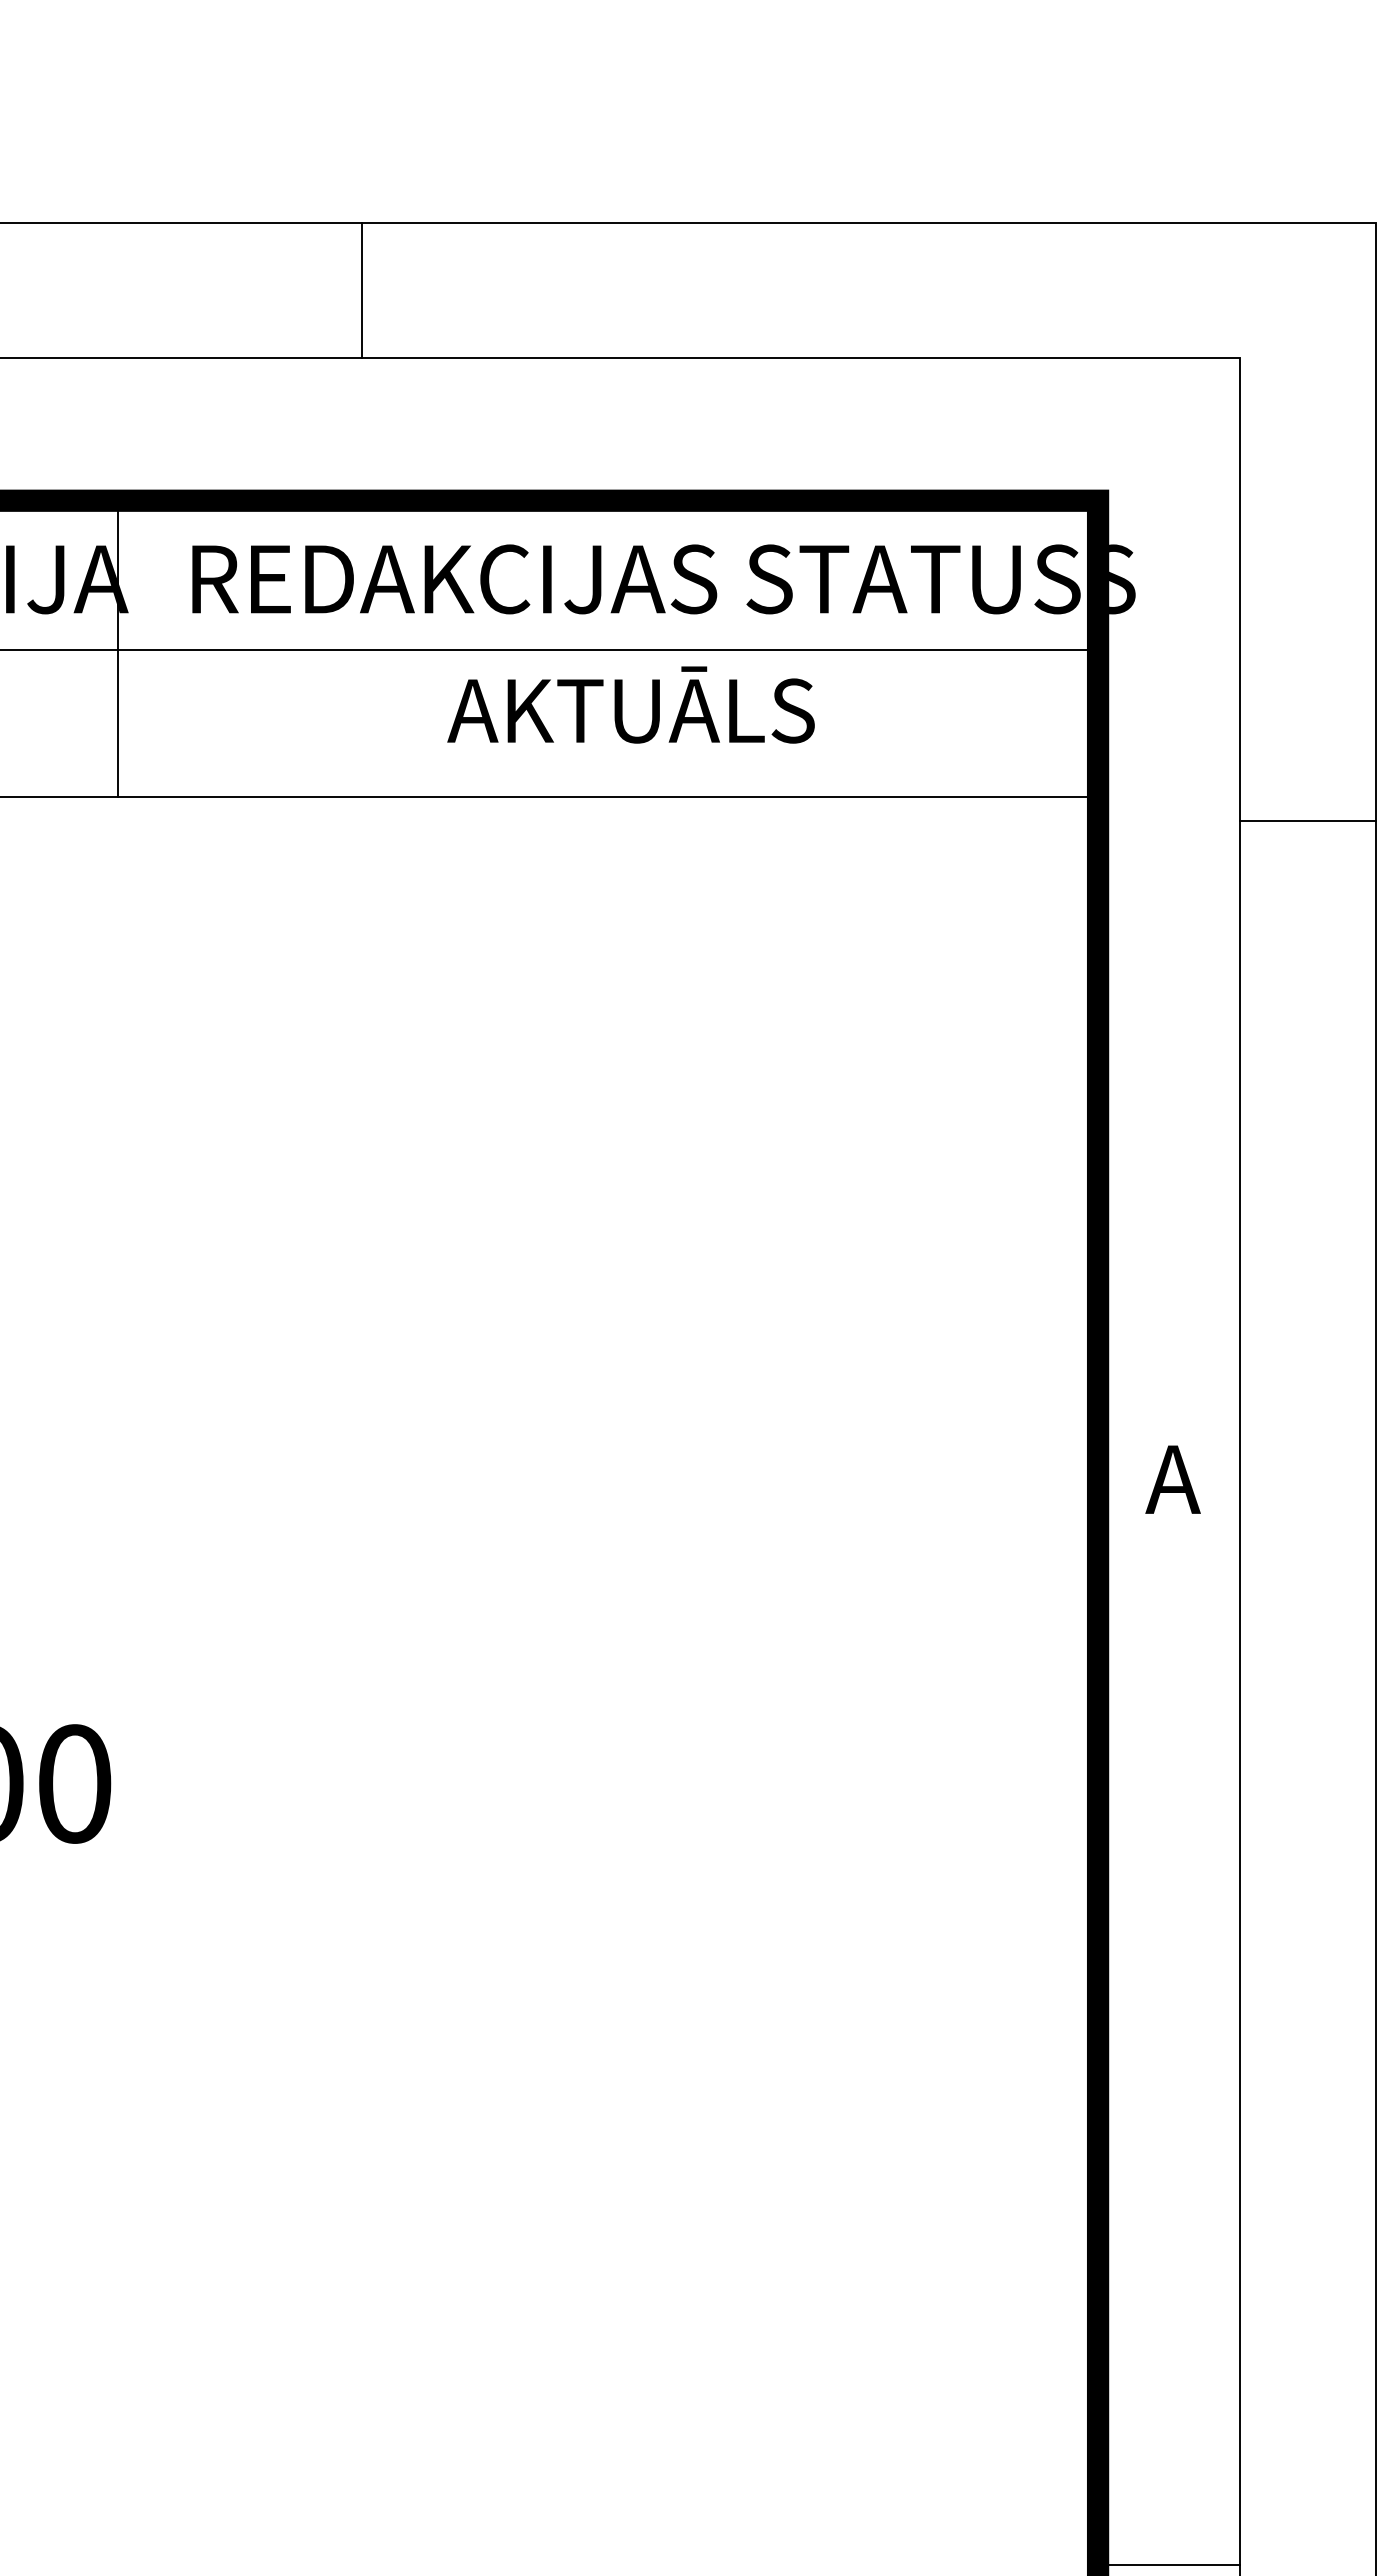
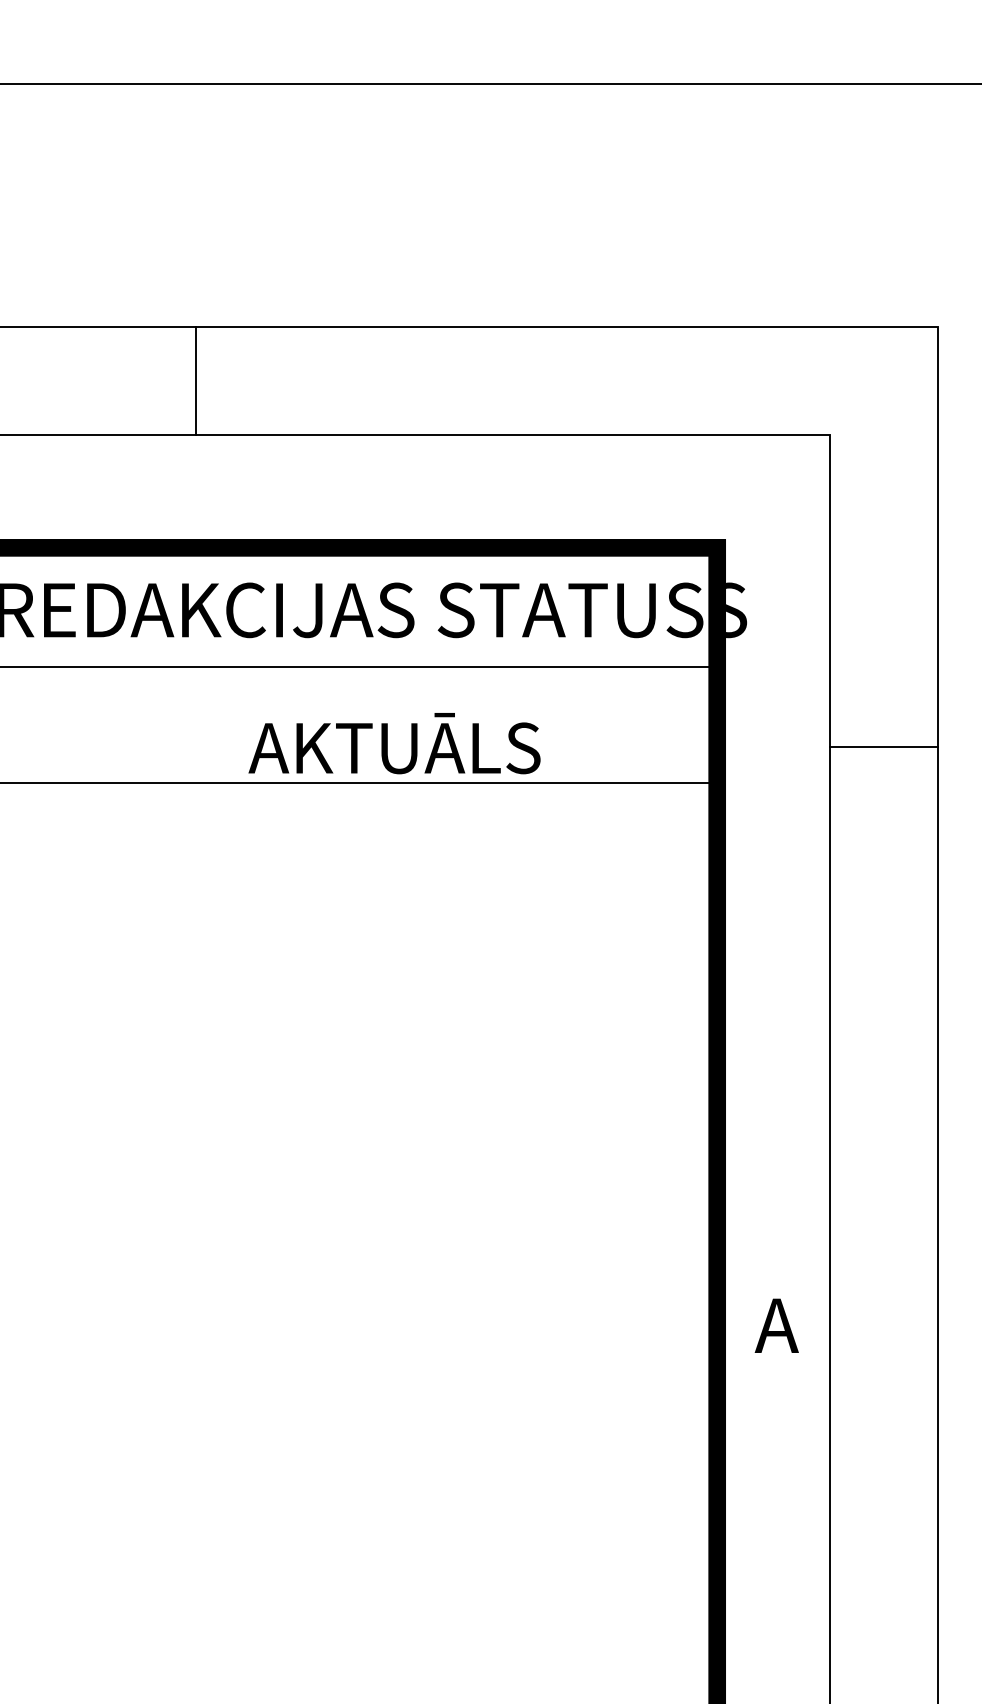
line: (362, 290) -> (196, 380), moved
text: (630, 704) -> (394, 743), moved
line: (1308, 821) -> (884, 747), moved

